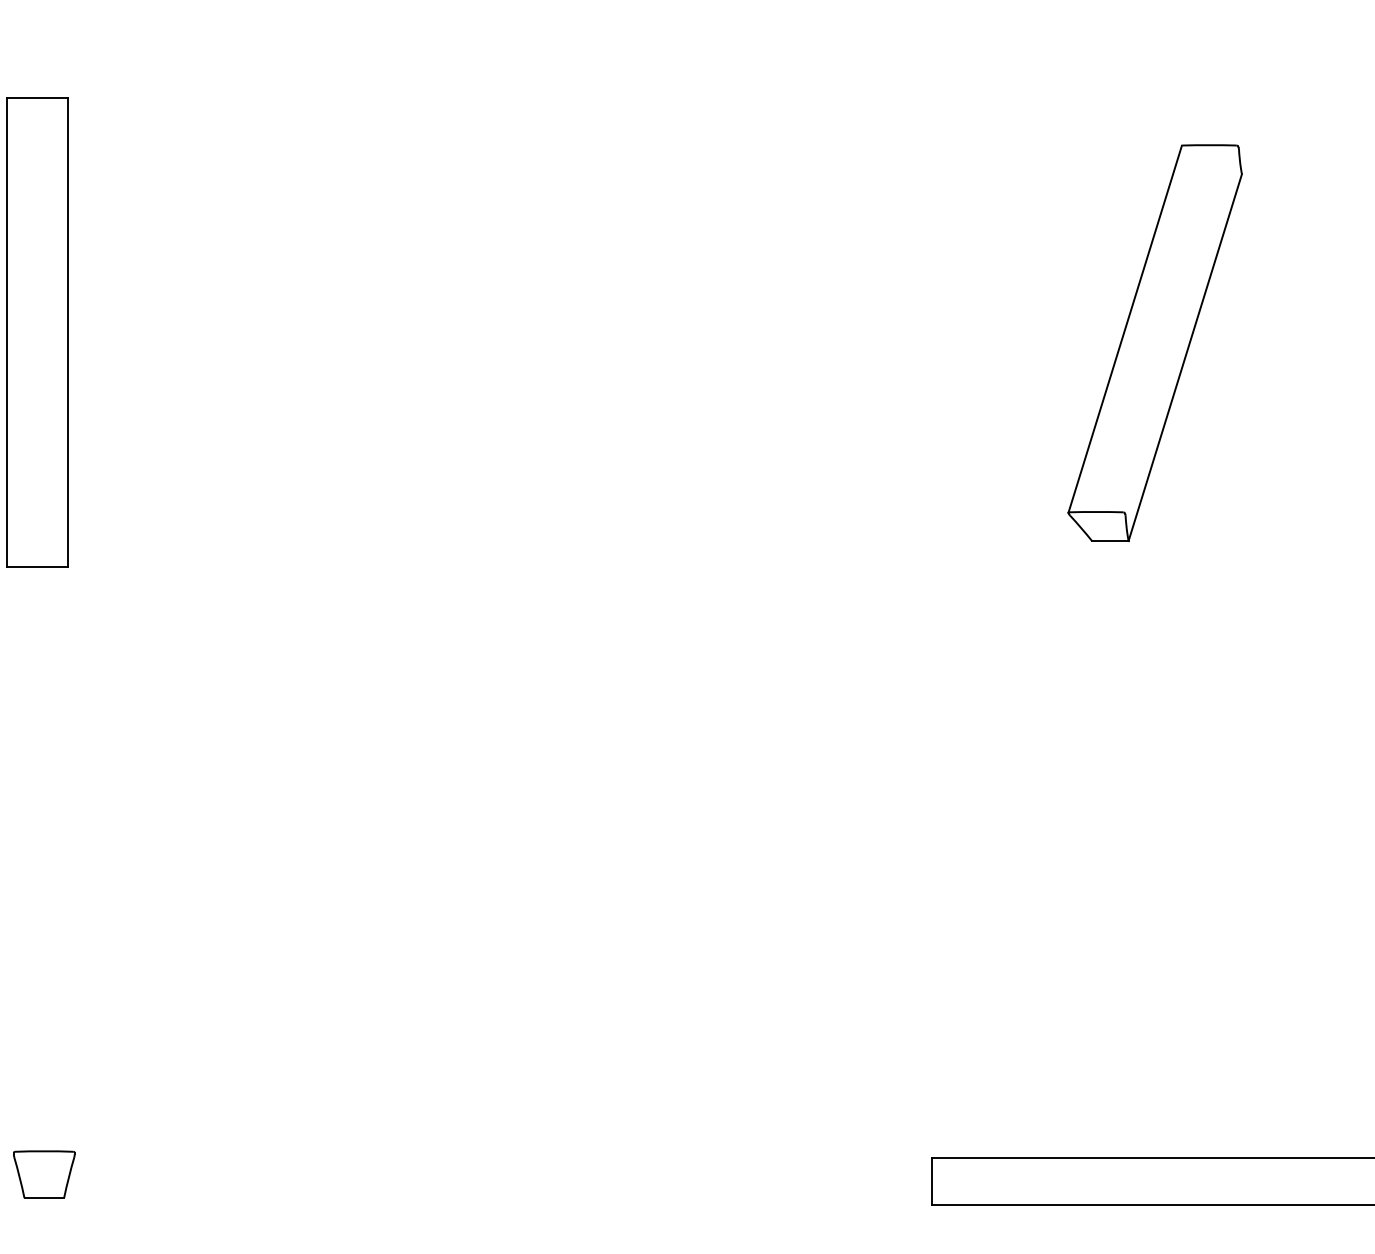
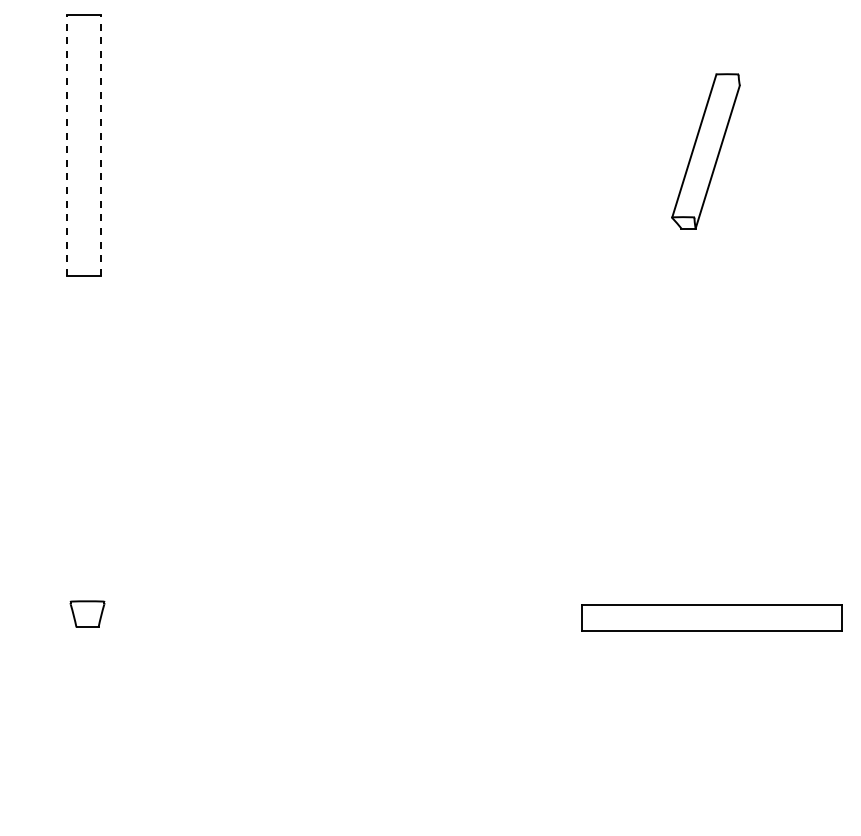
line: (6, 330) -> (66, 144), solid -> dashed
line: (67, 330) -> (100, 144), solid -> dashed
part: (1154, 343) -> (705, 151), size x0.7

